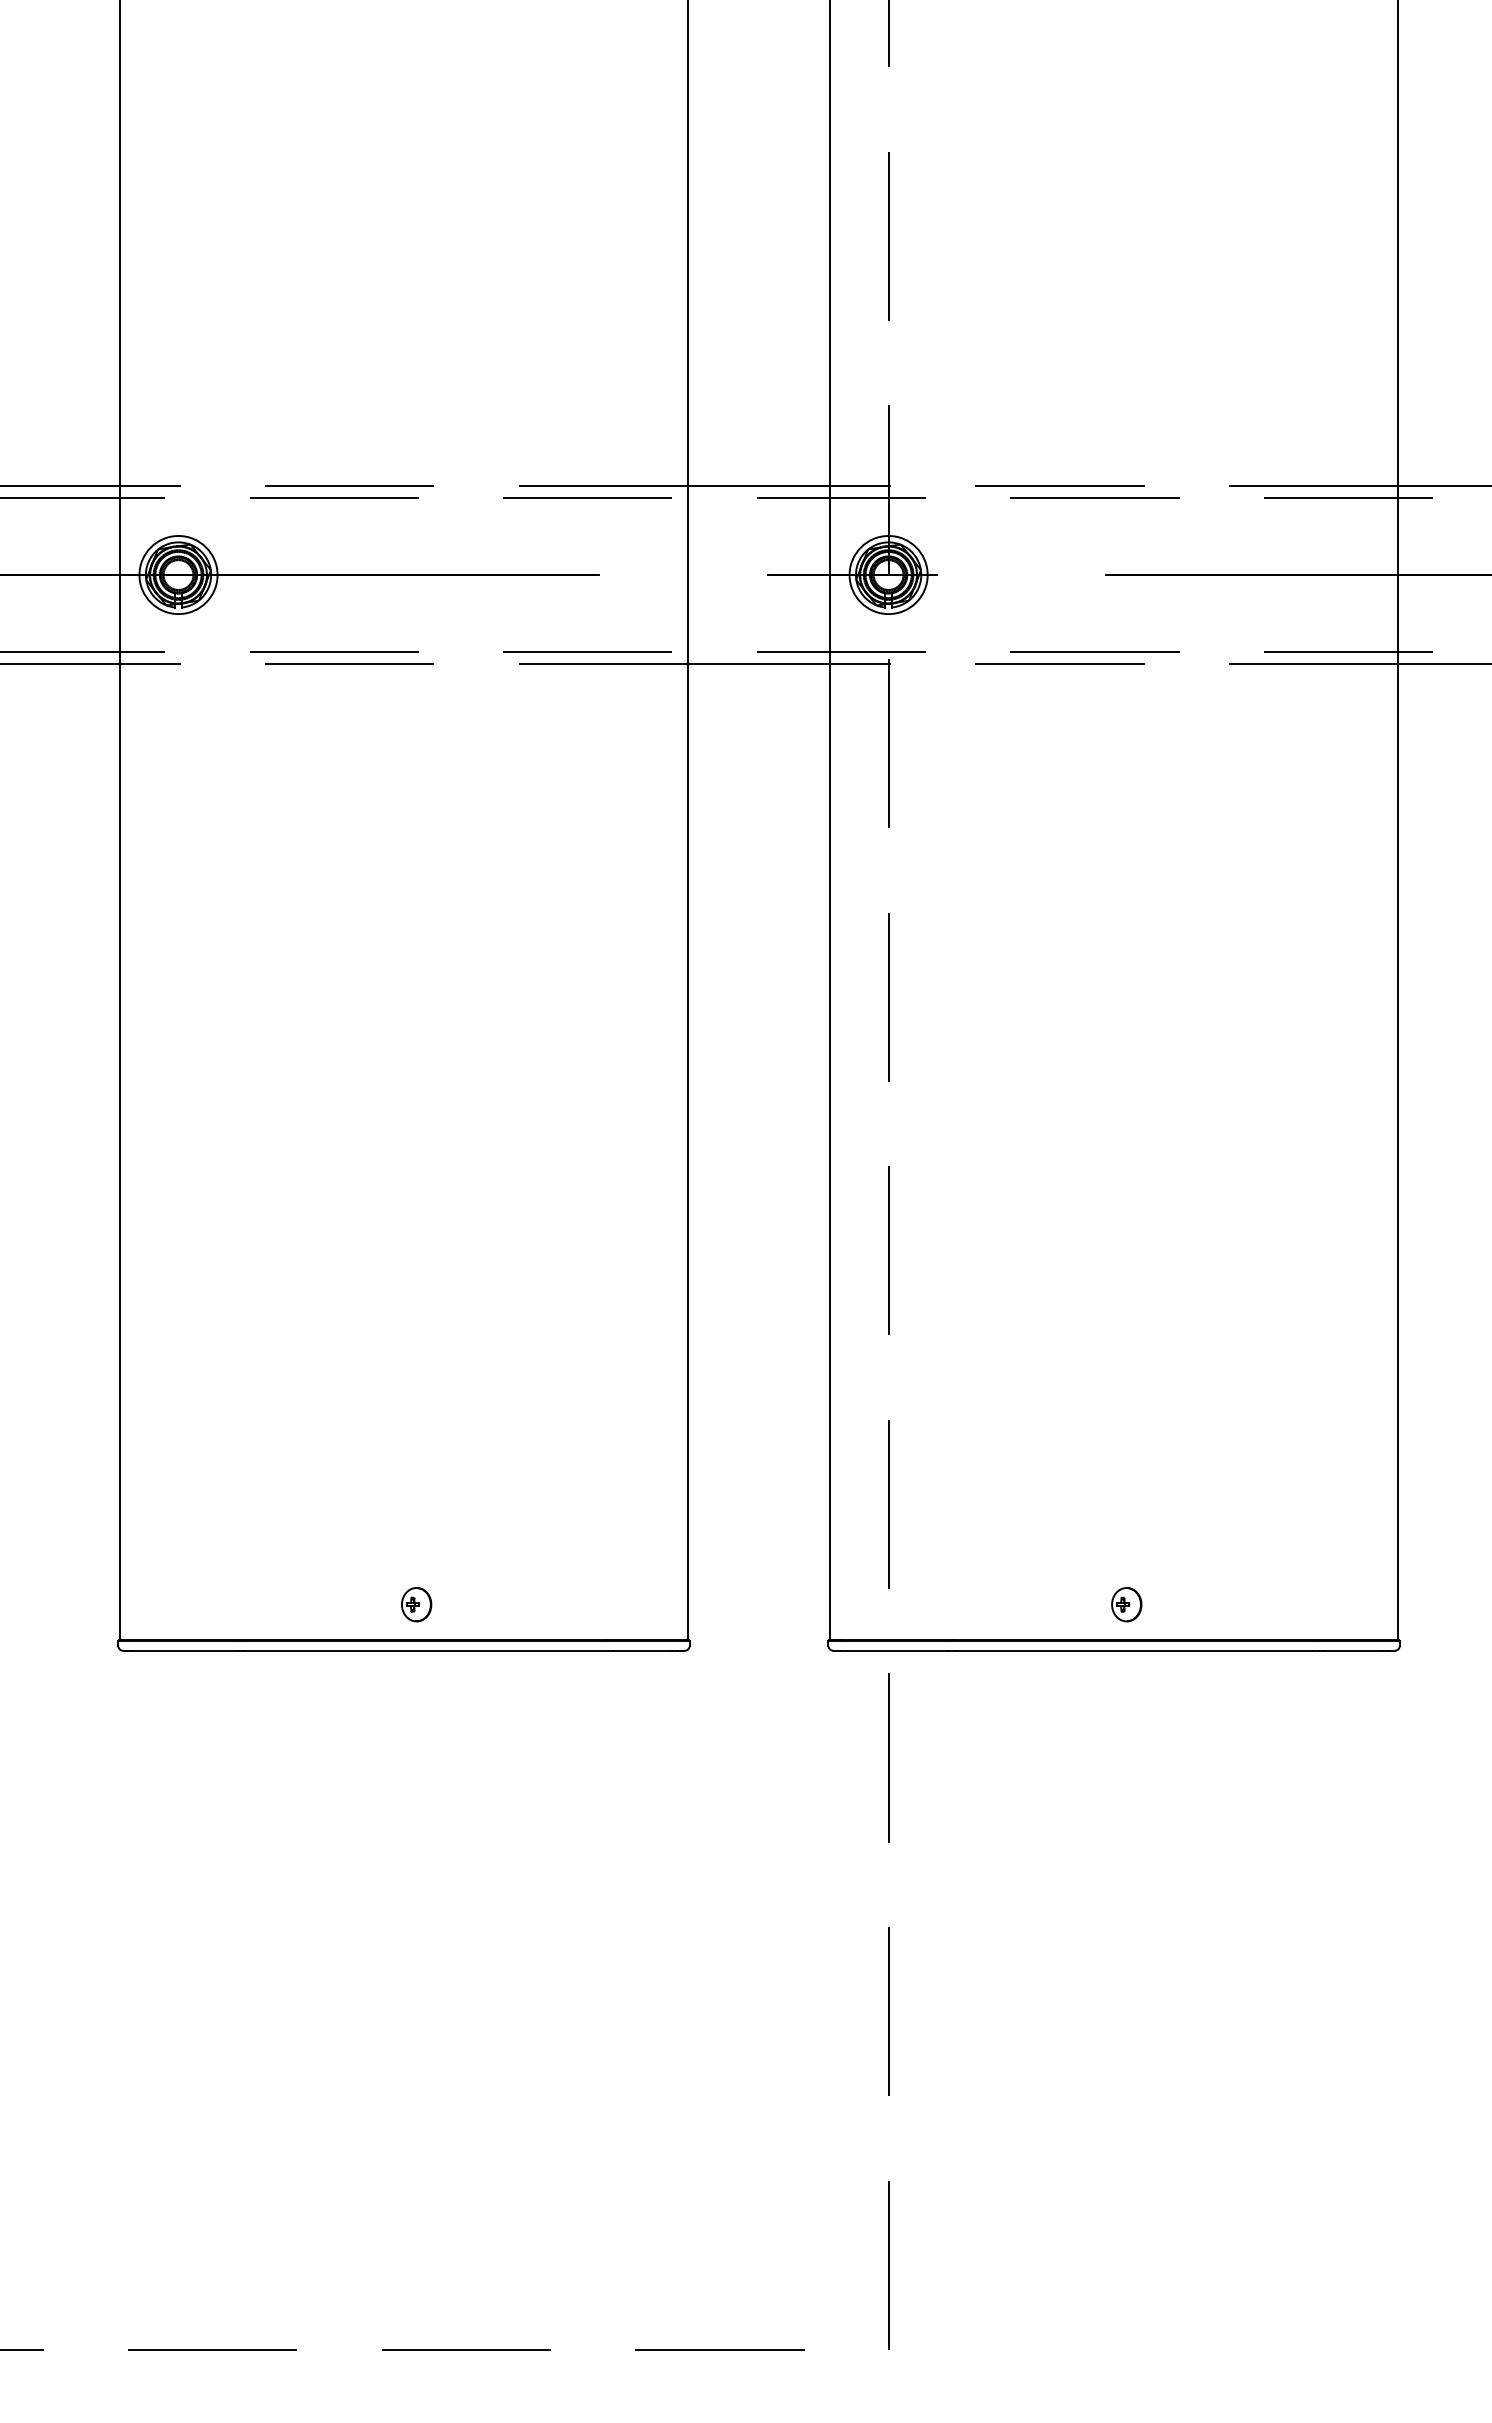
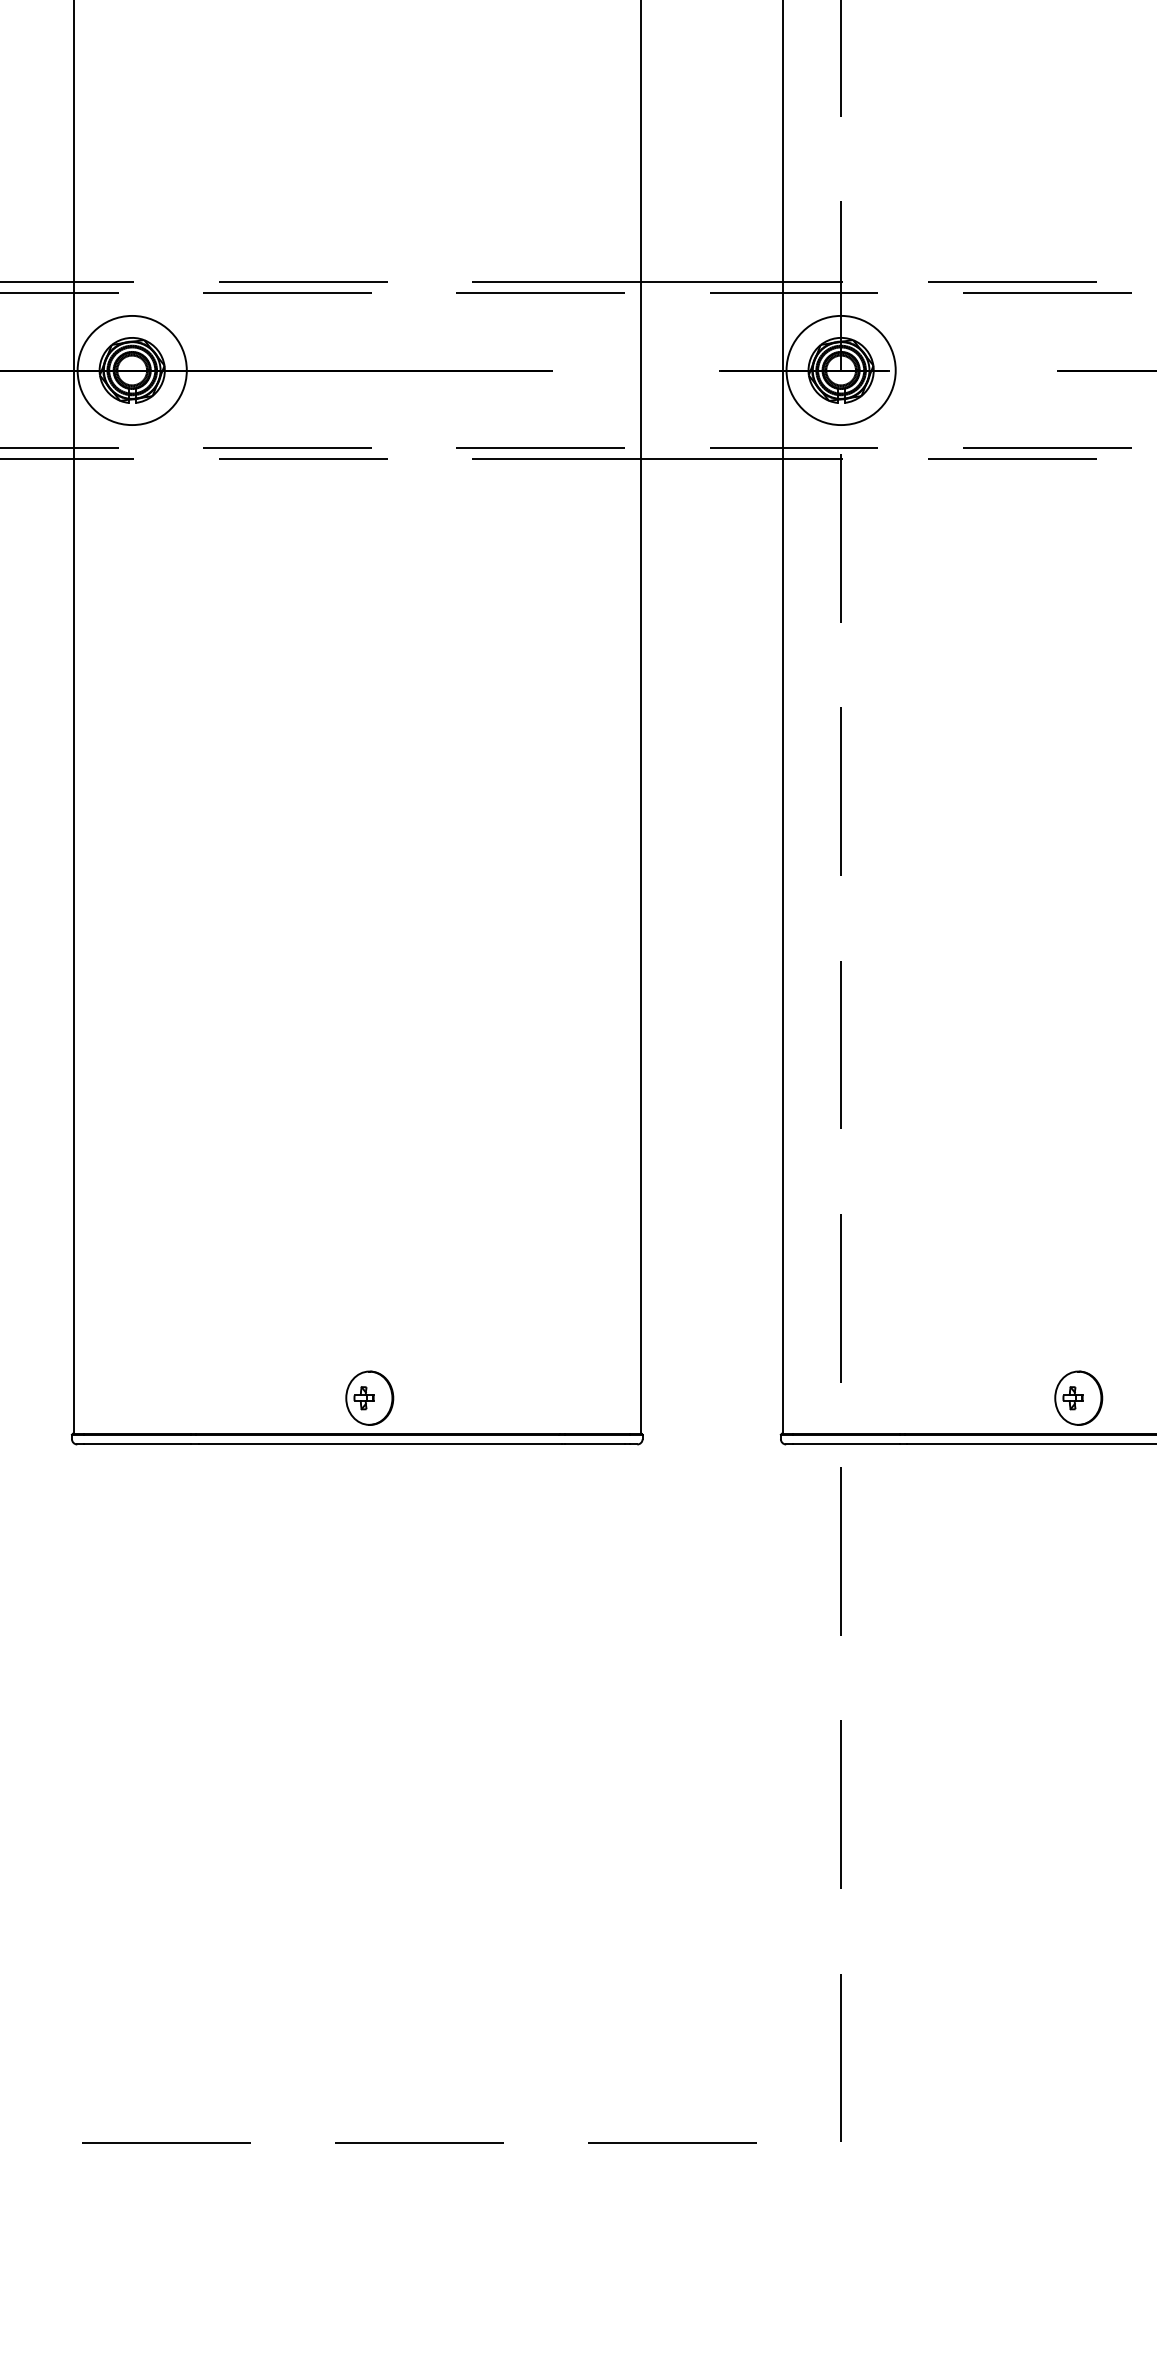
circle: (178, 574) -> (132, 369), size x1.4
circle: (888, 574) -> (841, 369), size x1.4
part: (416, 1604) -> (369, 1398), size x1.6
part: (1126, 1604) -> (1078, 1398), size x1.6

